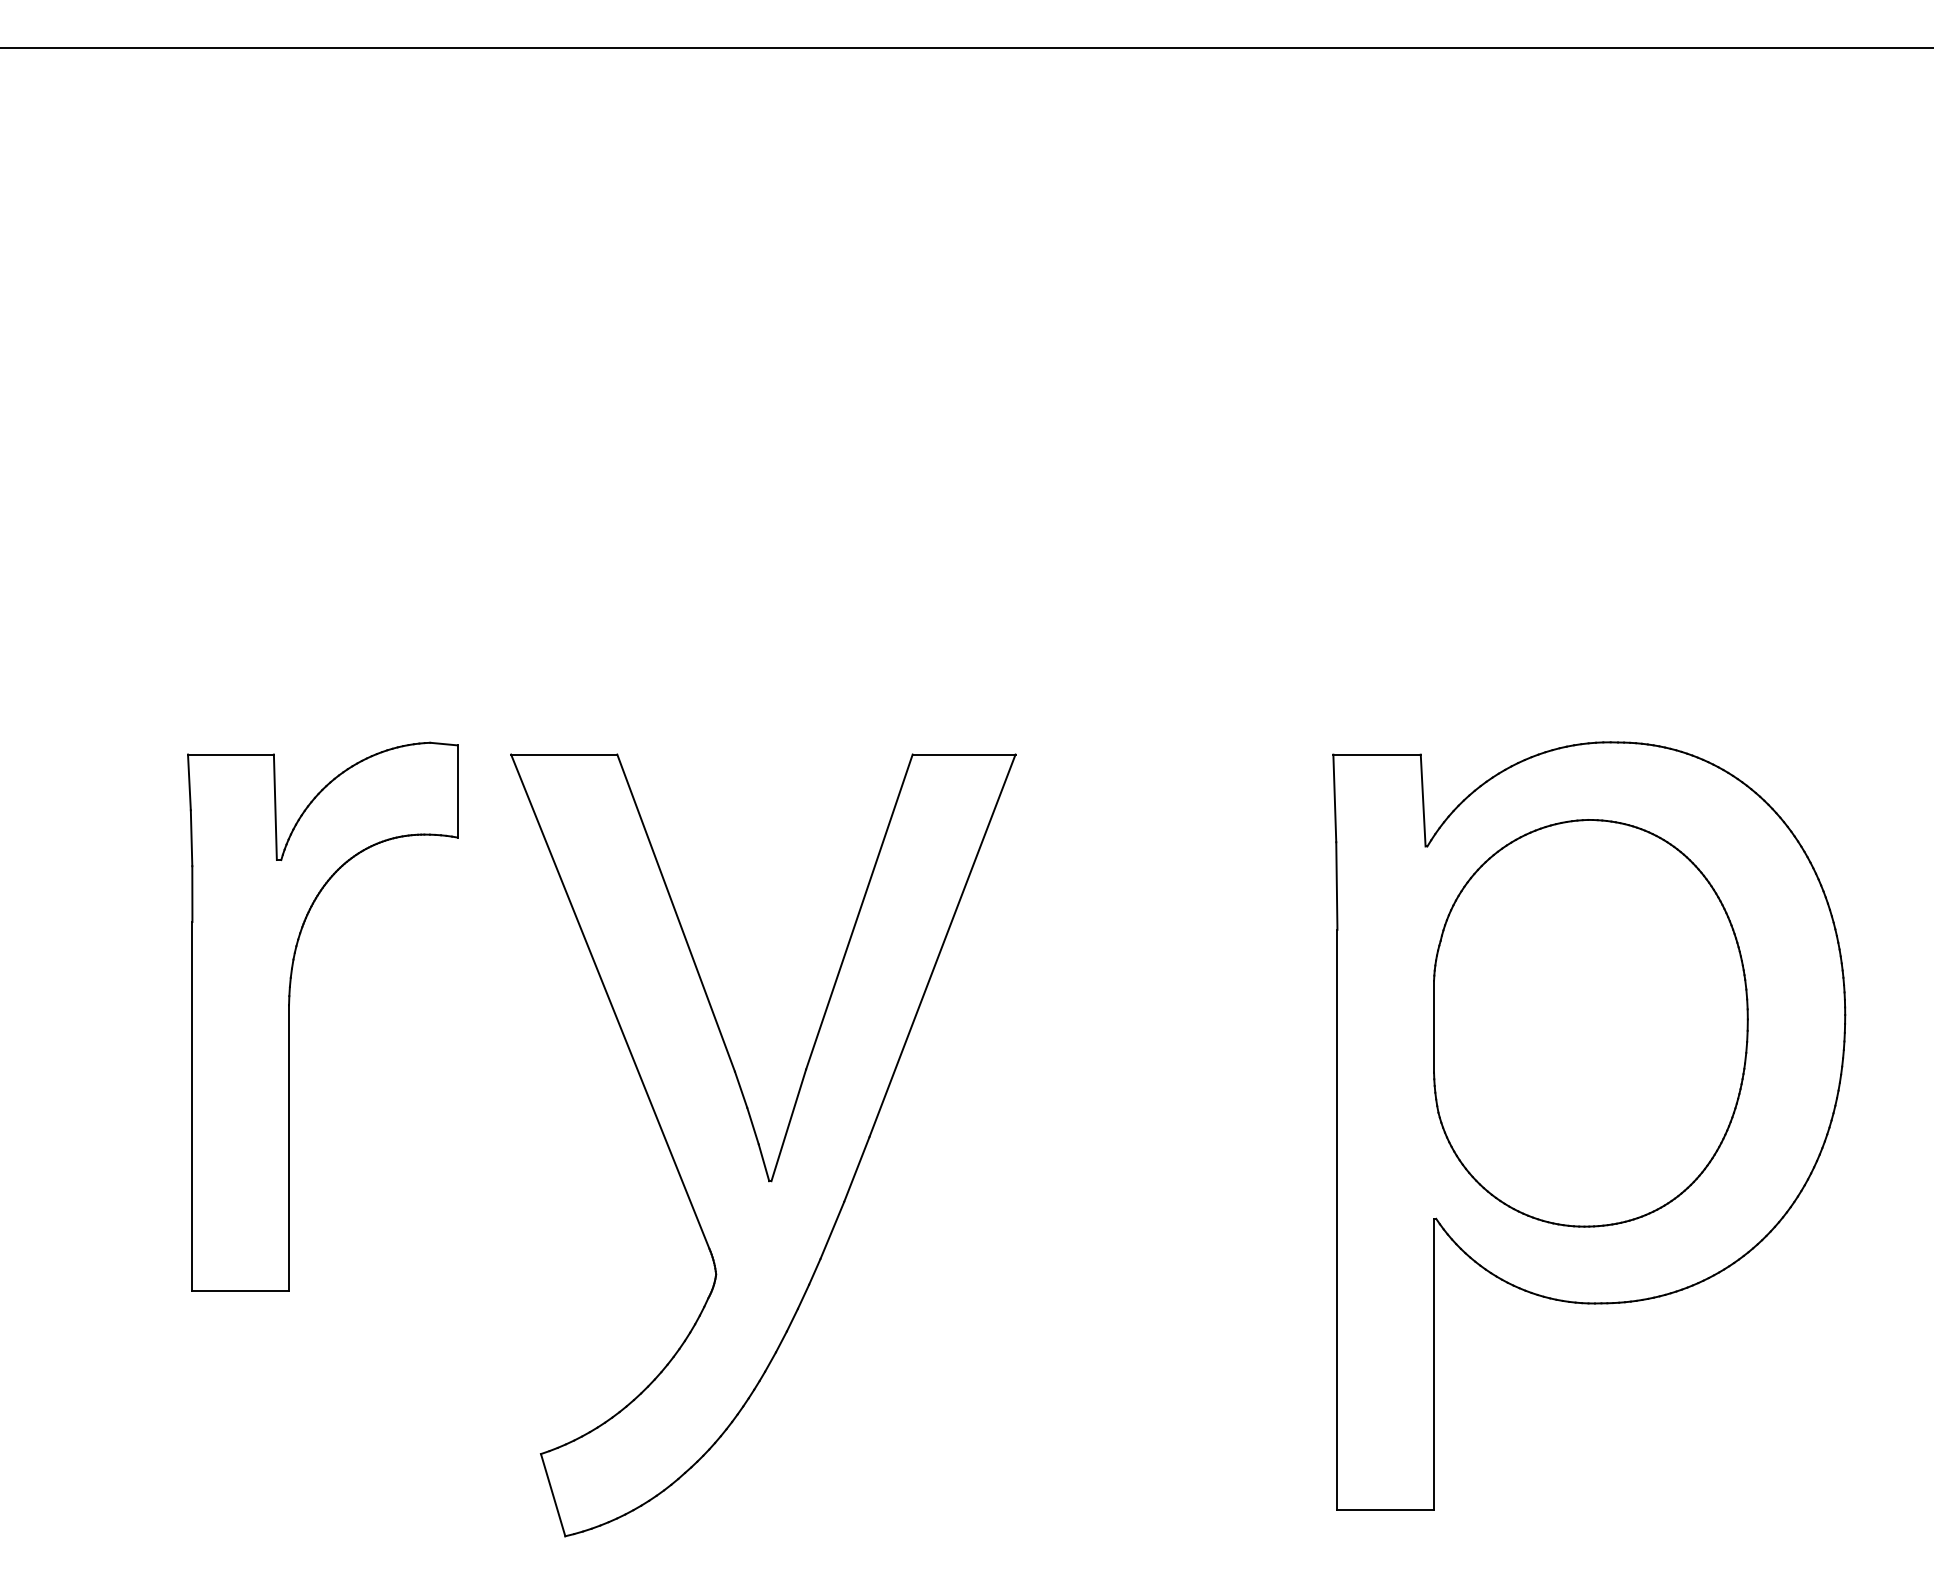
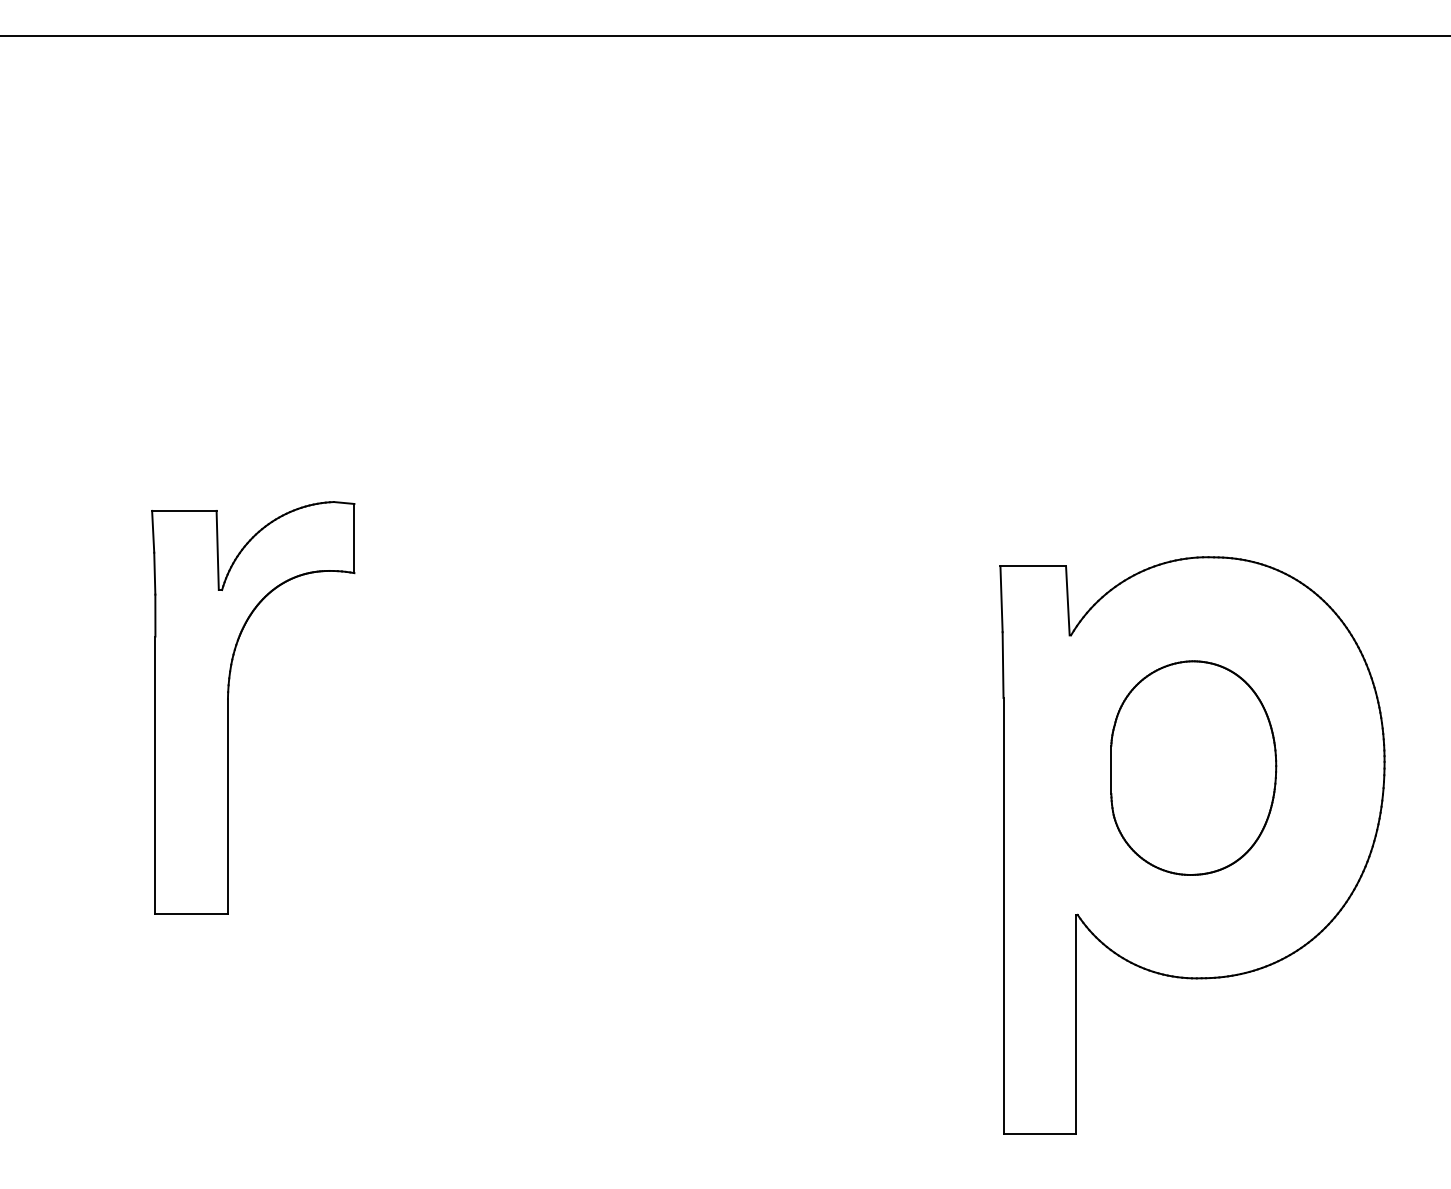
part: (289, 1016) -> (228, 707), moved
part: (1590, 1023) -> (1193, 768), size x0.7
part: (763, 1145) -> (572, 859), removed

